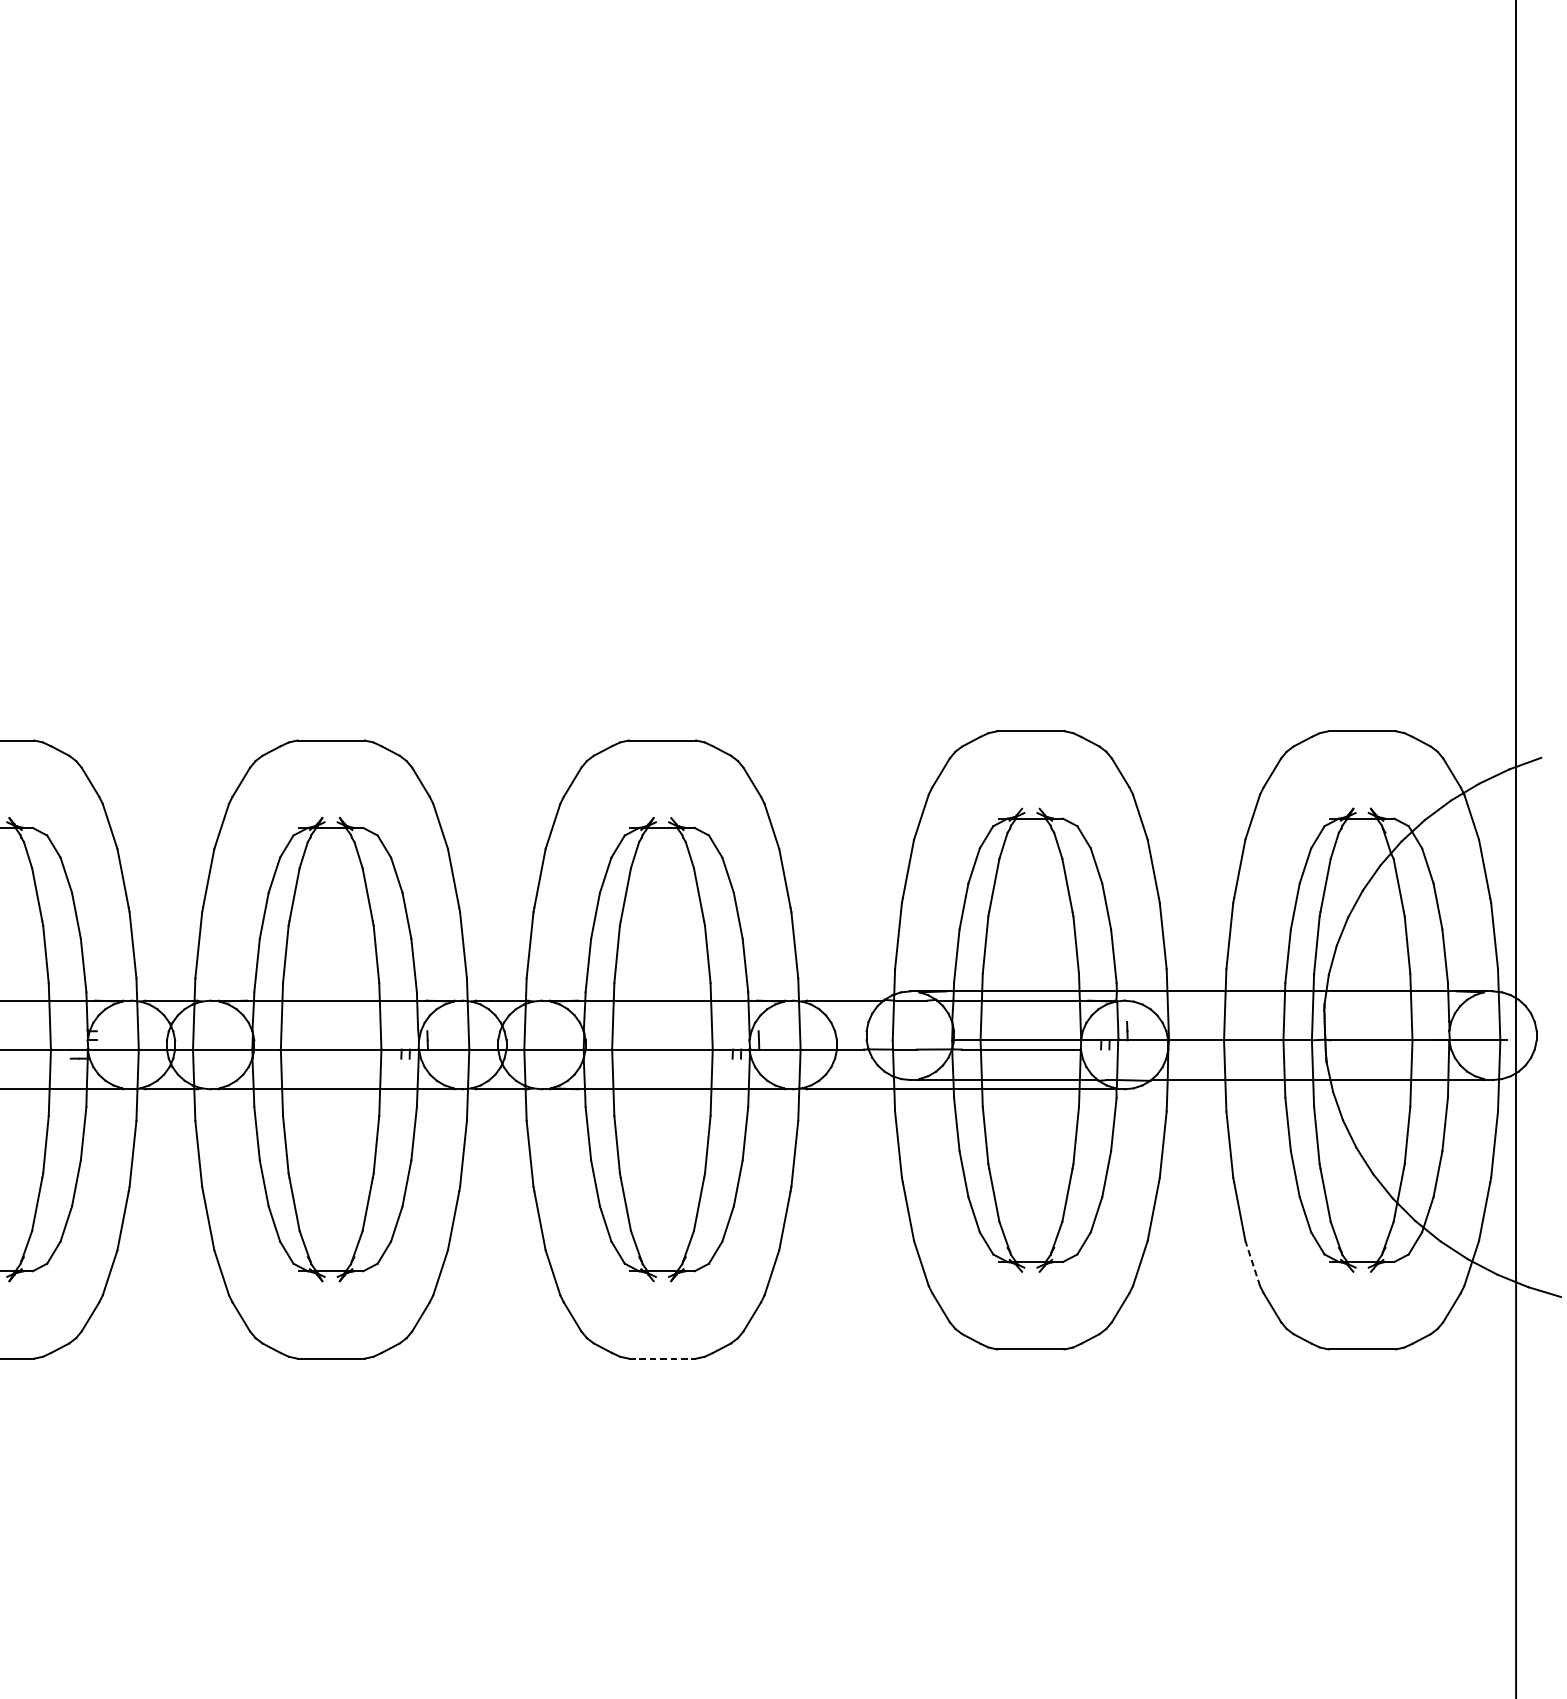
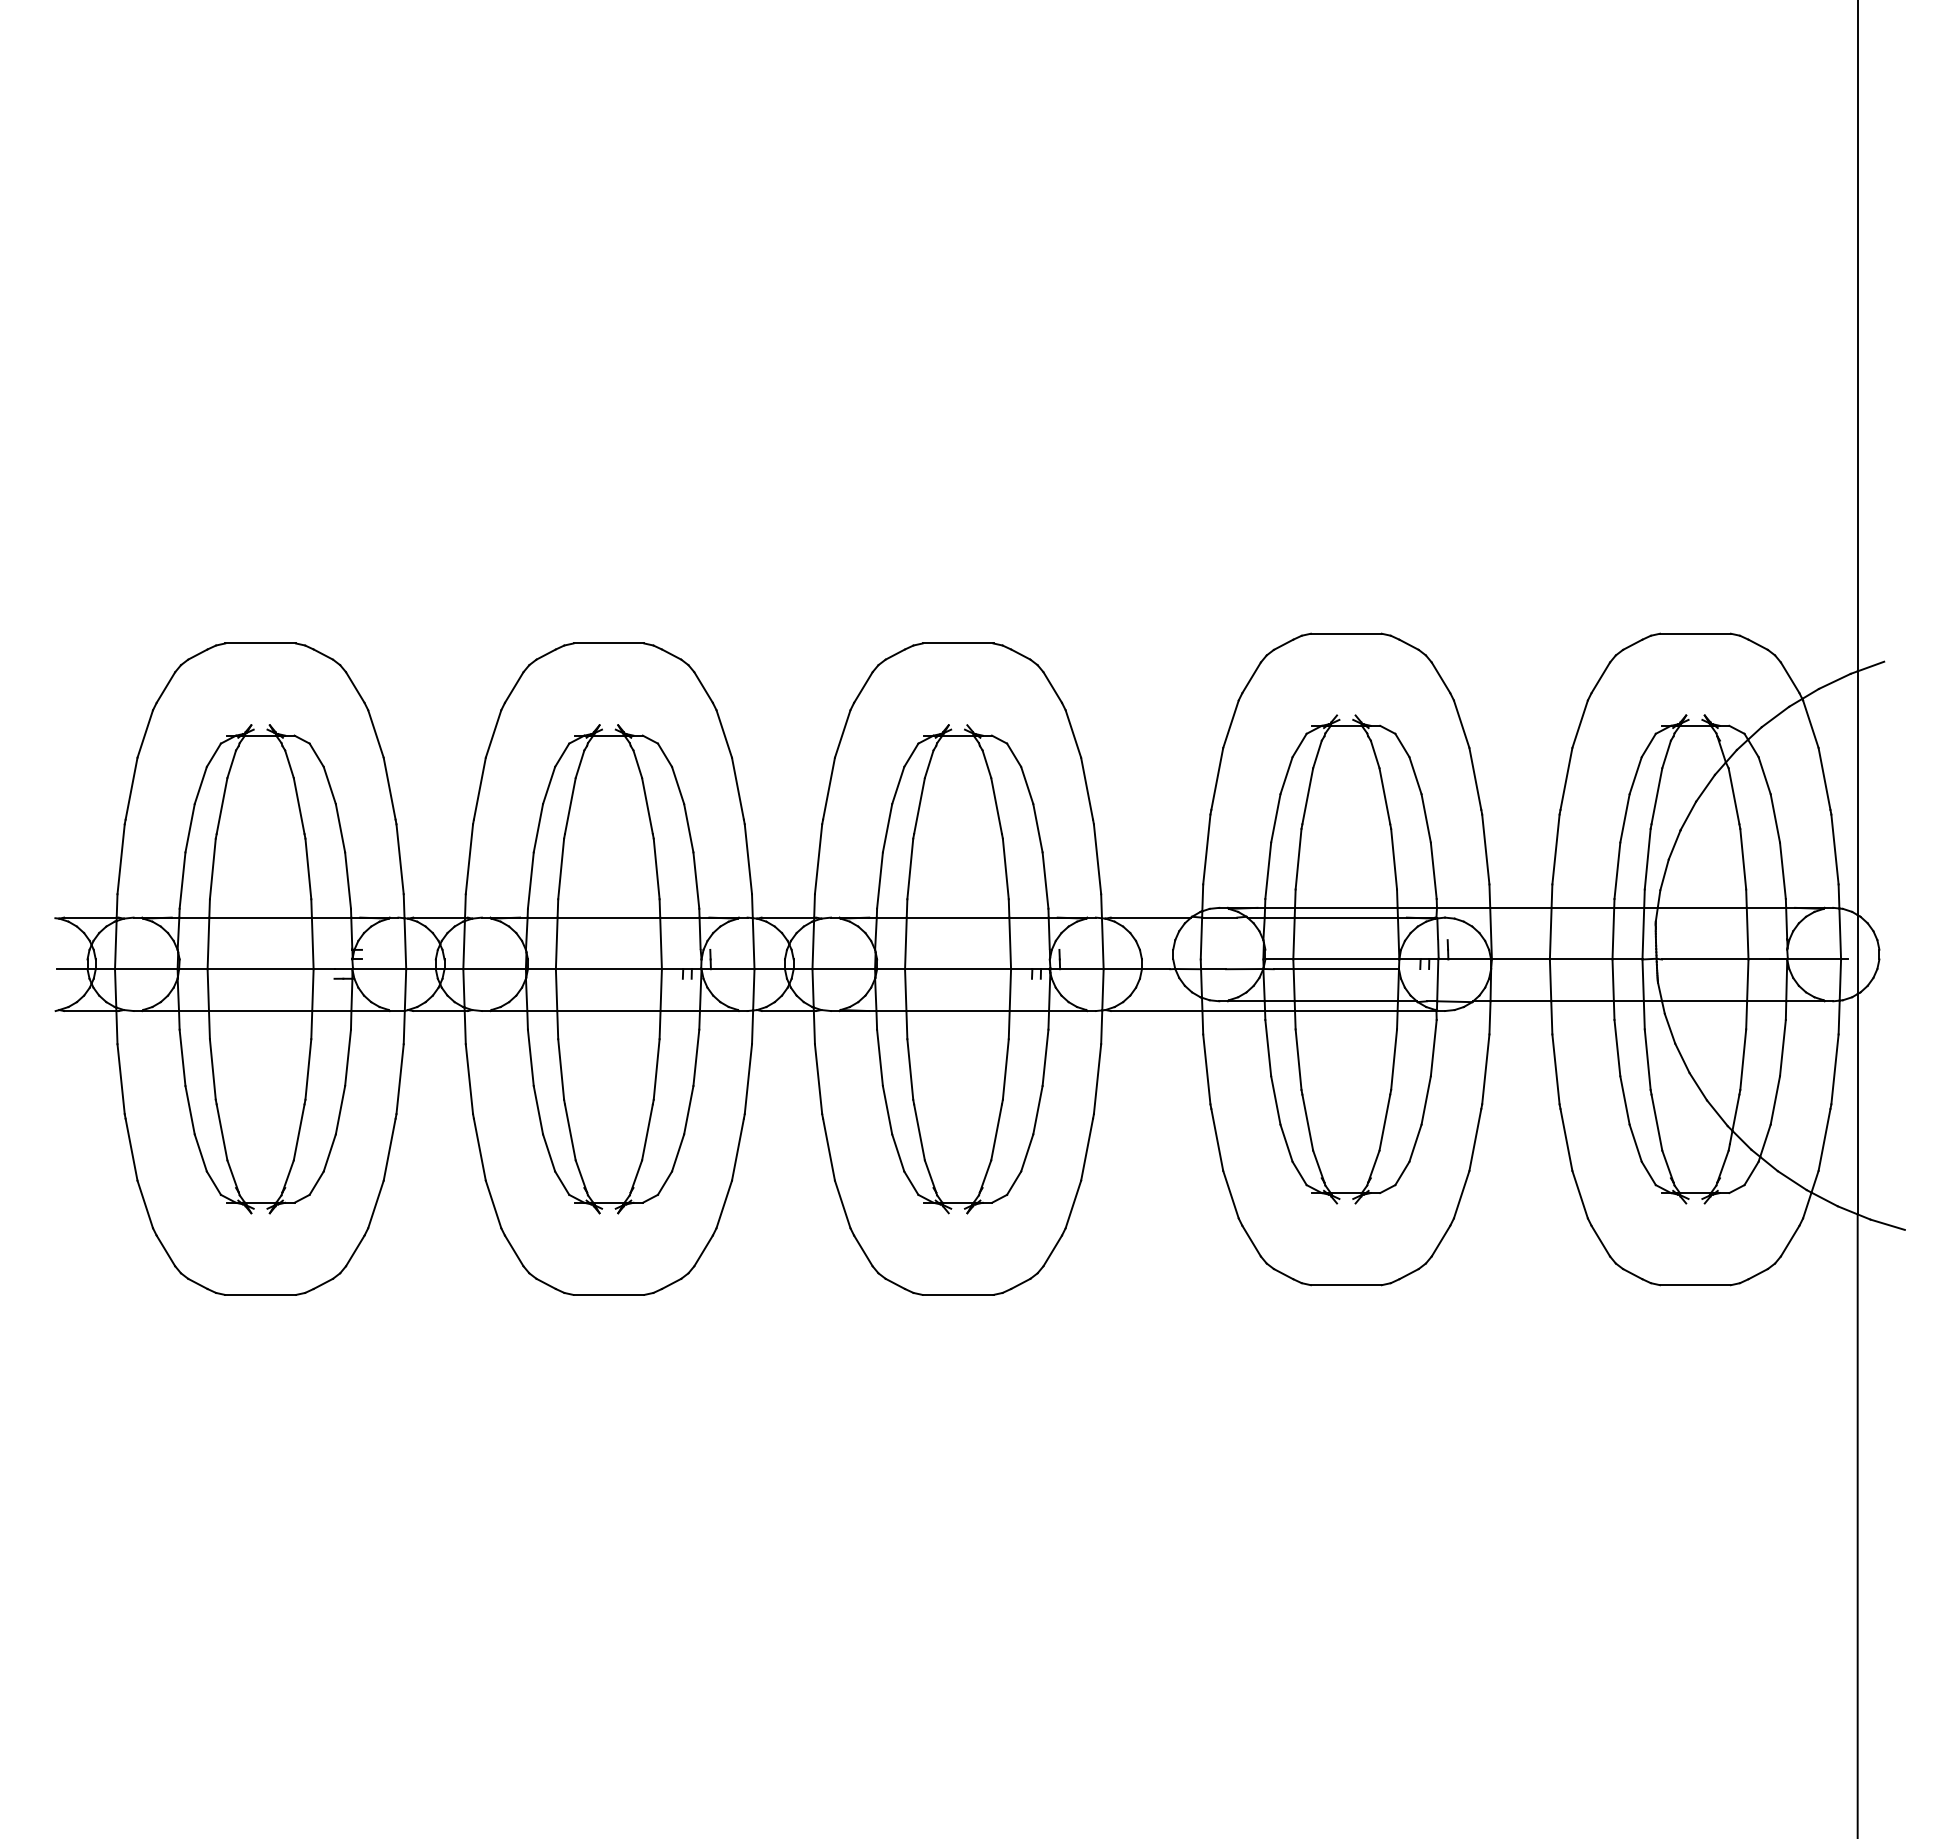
line: (1253, 1263) -> (1580, 1194), dashed -> solid
line: (662, 1358) -> (958, 1294), dashed -> solid

